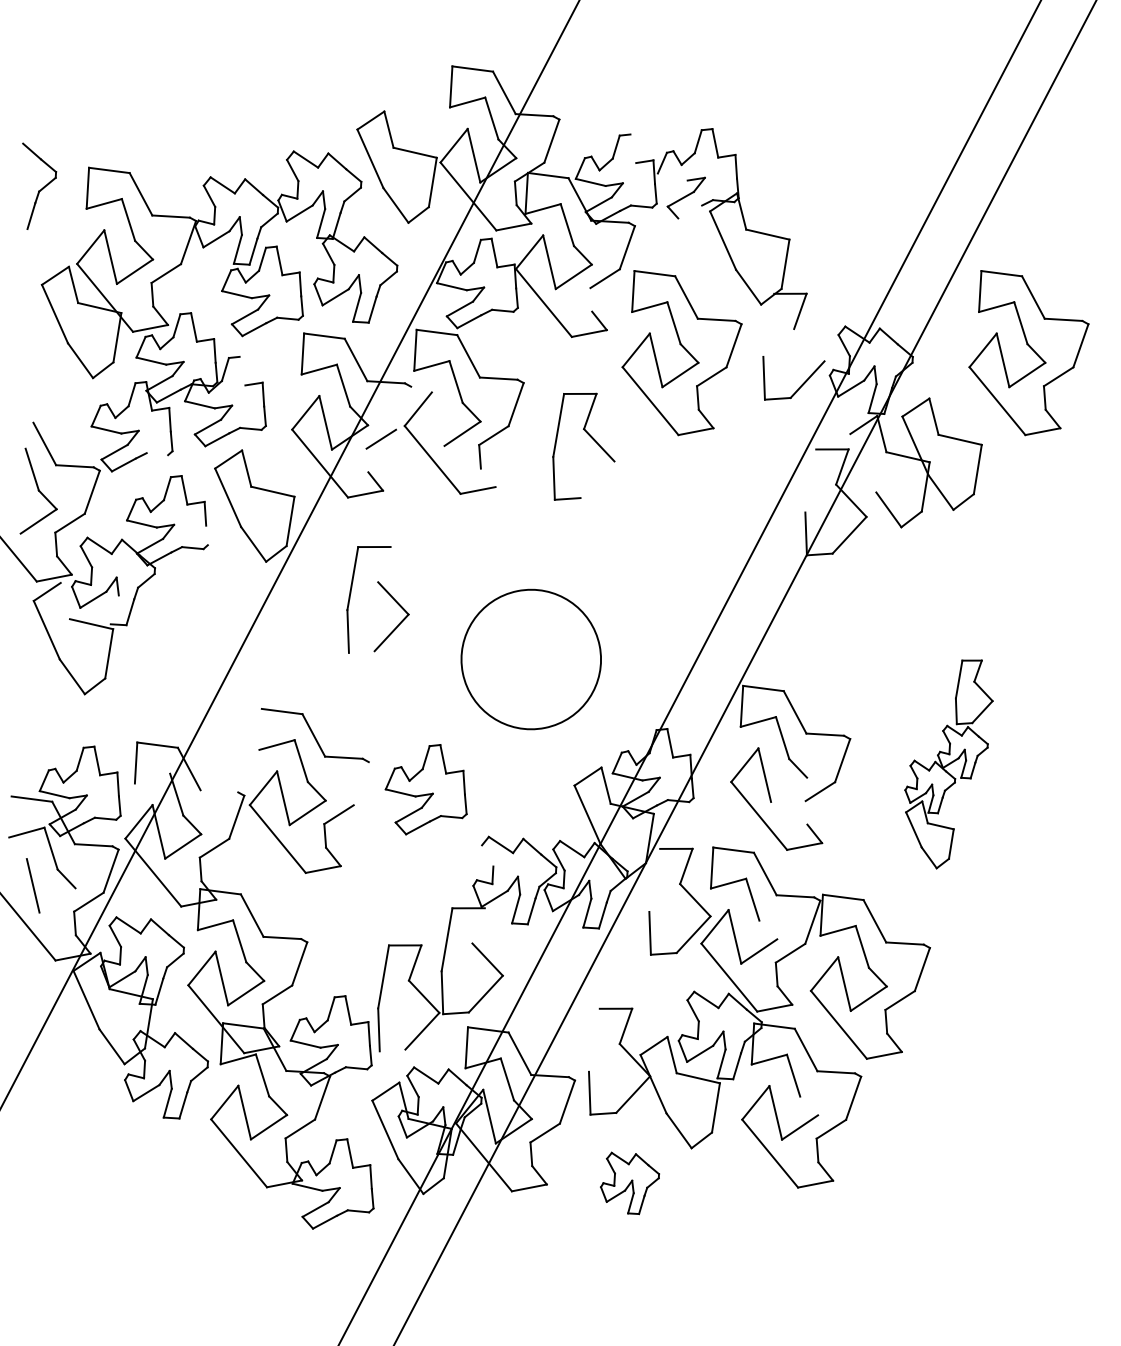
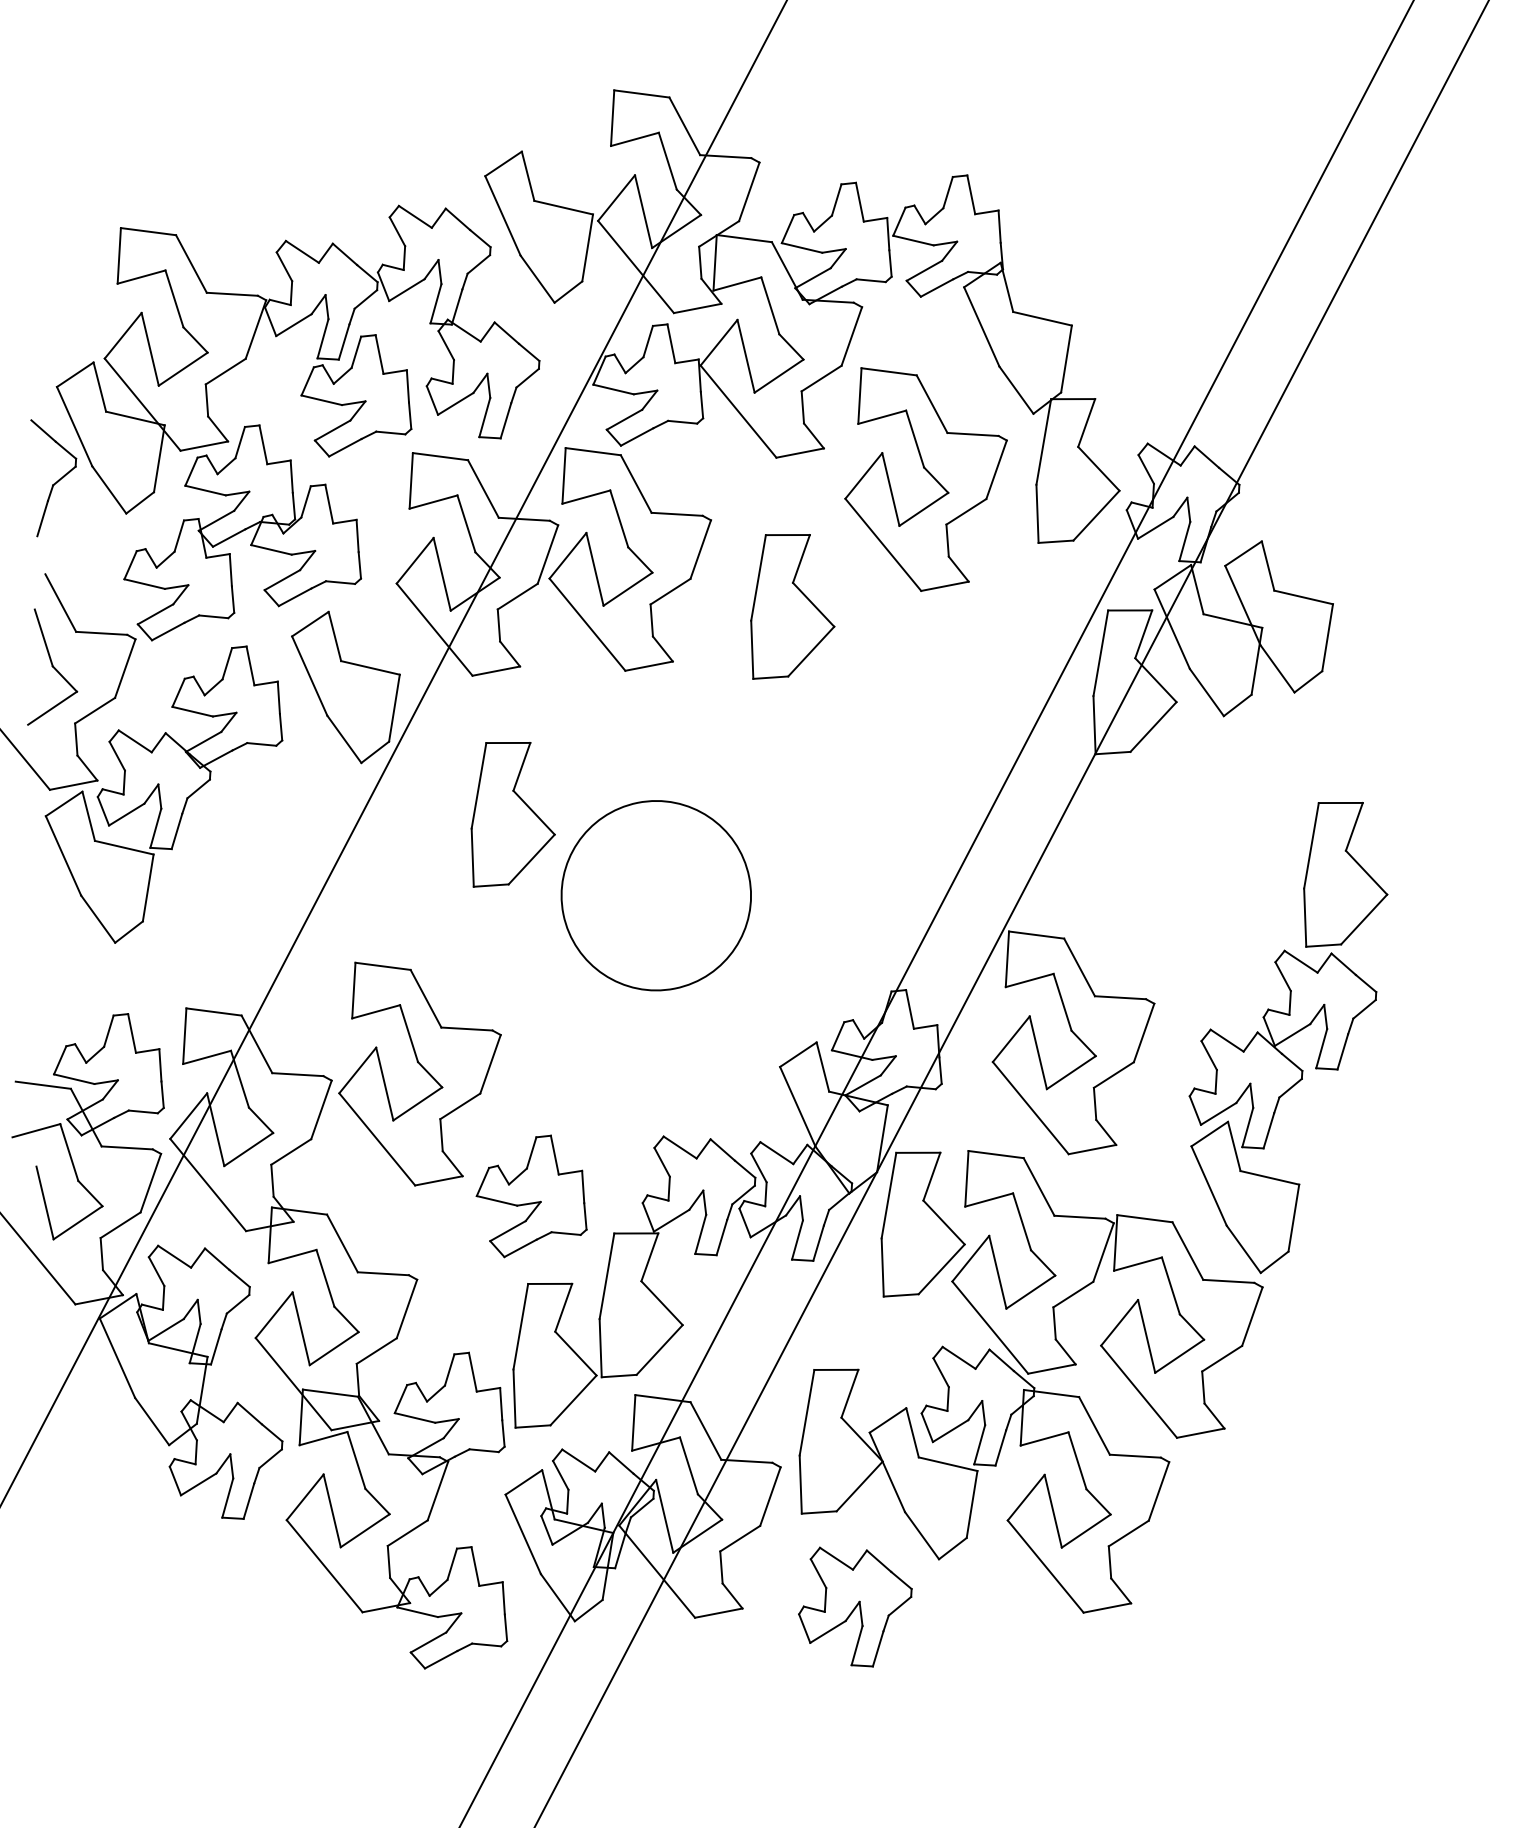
line: (633, 148) -> (859, 201), added
line: (672, 176) -> (913, 240), added
part: (39, 186) -> (53, 478), moved
line: (689, 211) -> (936, 287), added
line: (591, 299) -> (802, 407), added
line: (768, 325) -> (1043, 441), added
line: (809, 344) -> (1098, 468), added
part: (1031, 349) -> (1400, 474), removed
line: (242, 370) -> (329, 503), added
line: (403, 408) -> (547, 554), added
line: (437, 419) -> (594, 569), added
line: (157, 453) -> (213, 616), added
line: (367, 460) -> (498, 625), added
line: (862, 462) -> (1171, 628), added
line: (487, 477) -> (662, 648), added
line: (597, 479) -> (811, 651), added
line: (810, 481) -> (1100, 653), added
line: (206, 535) -> (280, 727), added
line: (384, 564) -> (521, 766), added
line: (65, 600) -> (88, 815), added
line: (114, 609) -> (155, 827), added
line: (361, 652) -> (490, 885), added
part: (530, 659) -> (655, 895), moved
line: (260, 729) -> (353, 990), added
part: (949, 764) -> (1288, 1038), size x1.67
line: (152, 778) -> (207, 1057), added
line: (361, 783) -> (490, 1064), added
part: (426, 789) -> (531, 1196), moved
line: (788, 789) -> (1070, 1072), added
line: (219, 791) -> (297, 1074), added
line: (806, 812) -> (1094, 1103), added
line: (487, 855) -> (661, 1161), added
line: (654, 880) -> (888, 1195), added
line: (57, 900) -> (77, 1222), added
line: (478, 925) -> (649, 1257), added
line: (768, 929) -> (1043, 1262), added
line: (594, 1040) -> (806, 1412), added
line: (392, 1050) -> (532, 1426), added
line: (809, 1105) -> (1098, 1501), added
part: (630, 1183) -> (855, 1606), size x1.43

